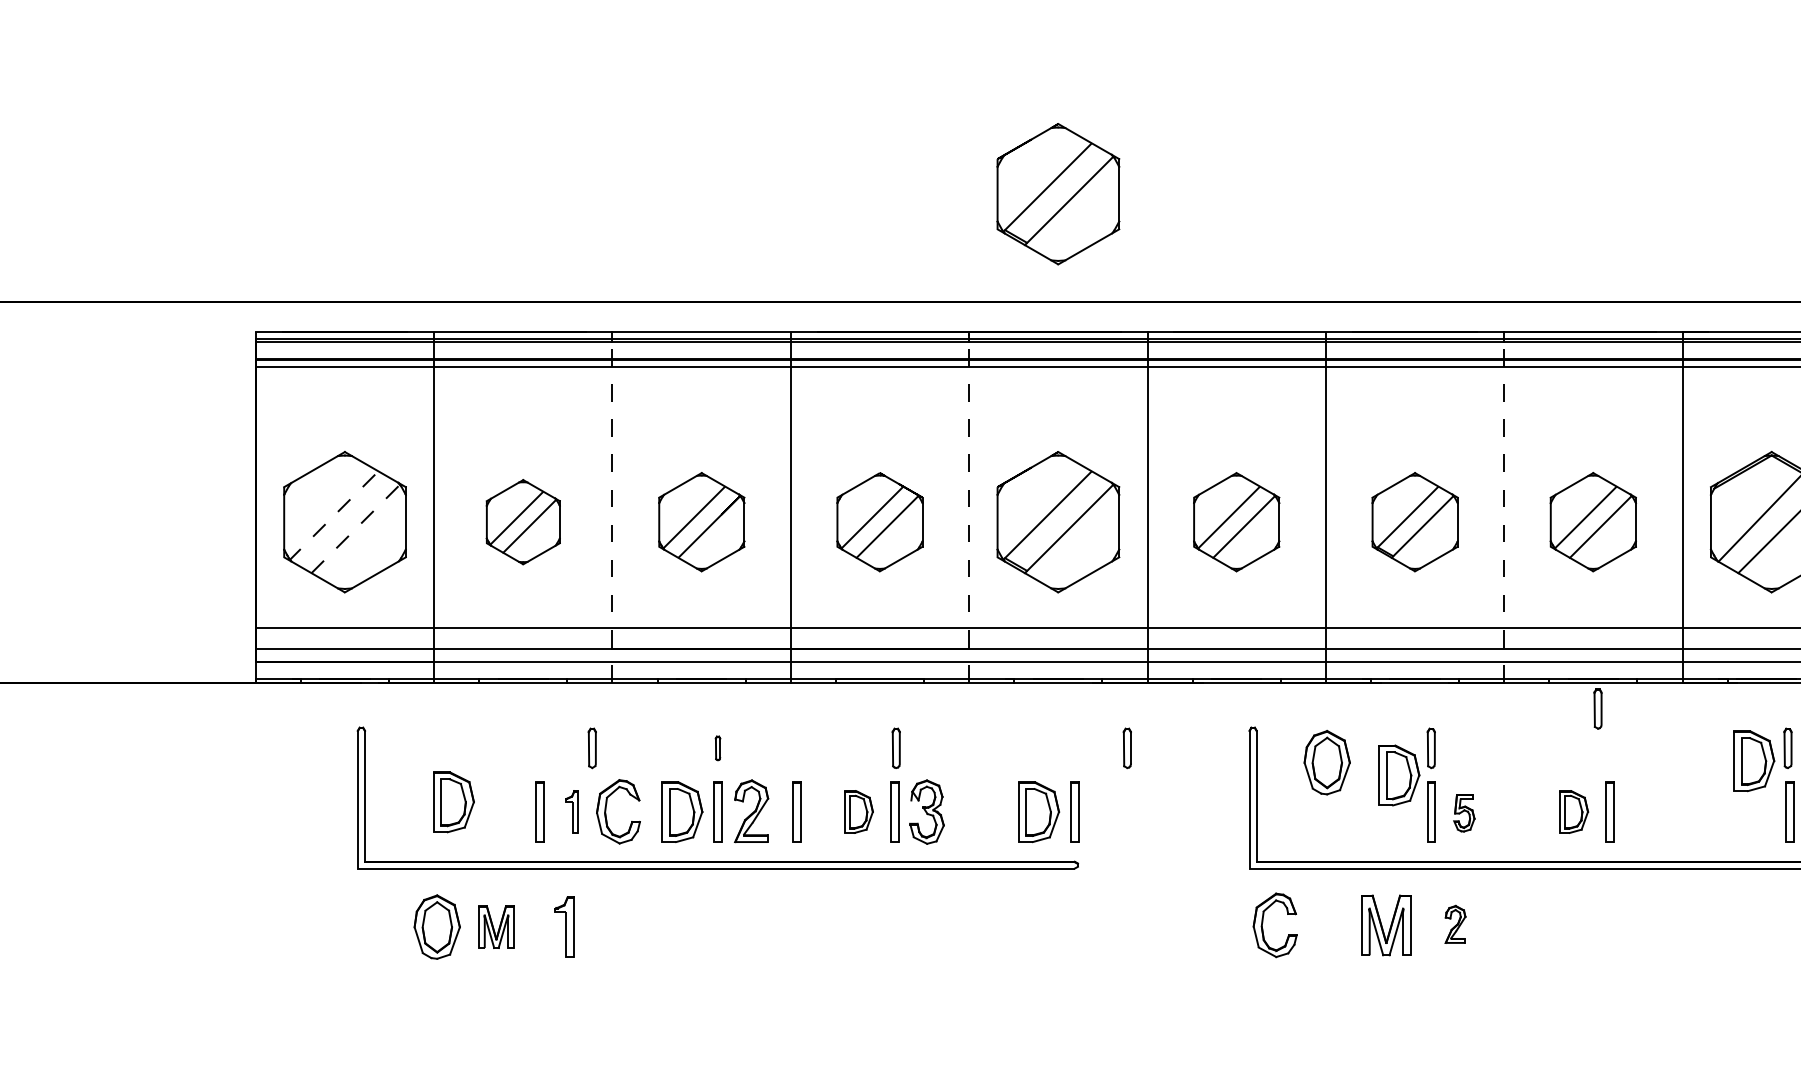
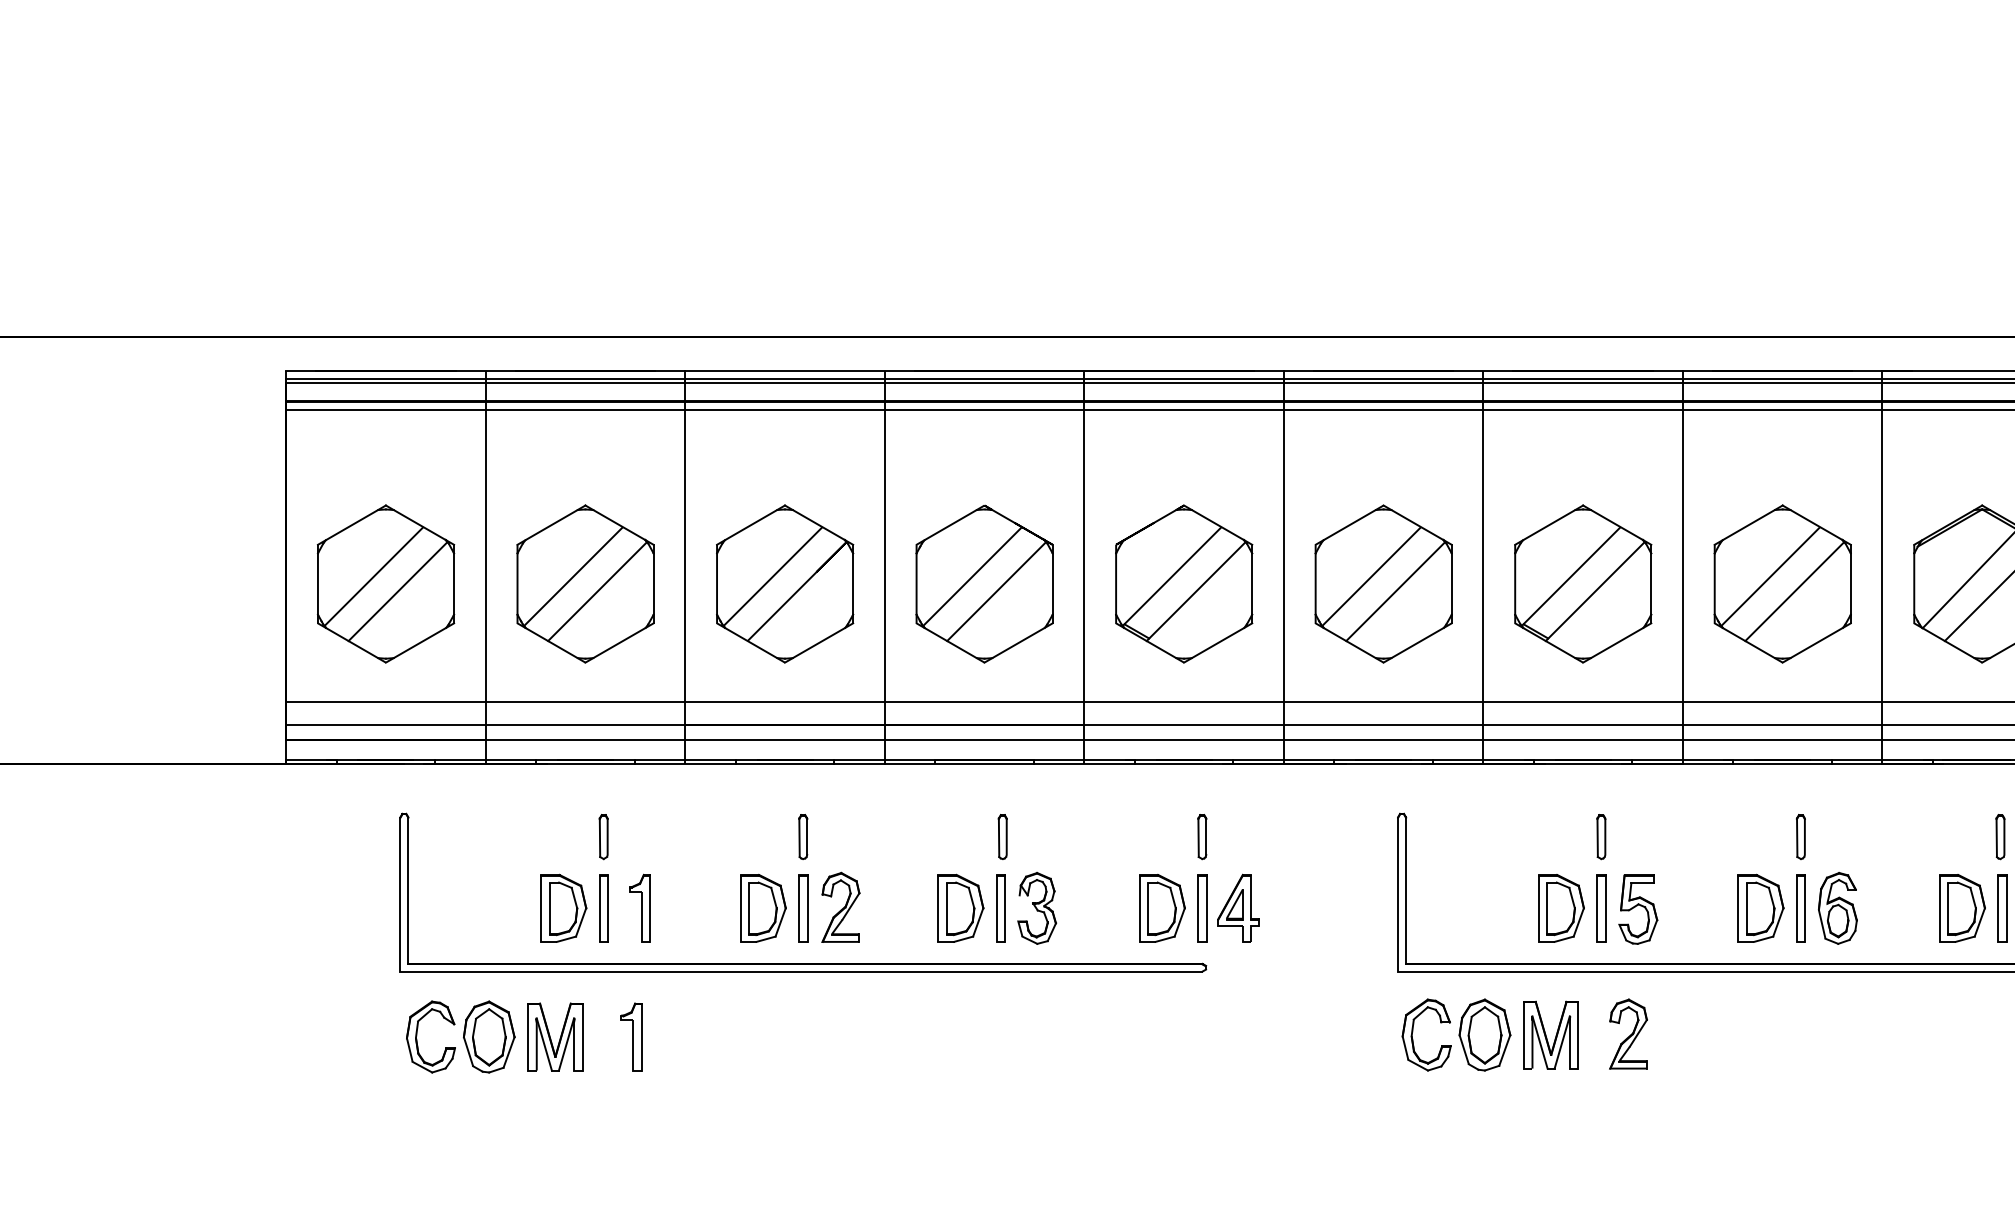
part: (1058, 193) -> (1184, 216), removed
line: (612, 510) -> (685, 570), dashed -> solid
line: (969, 510) -> (1084, 570), dashed -> solid
line: (1503, 510) -> (1682, 570), dashed -> solid
line: (332, 516) -> (372, 577), dashed -> solid
part: (523, 521) -> (585, 583), size x1.67
part: (702, 521) -> (785, 583), size x1.43
part: (879, 521) -> (984, 583), size x1.43
part: (1236, 521) -> (1383, 583), size x1.43
part: (1415, 521) -> (1583, 583), size x1.43
part: (1593, 521) -> (1782, 583), size x1.43
line: (356, 528) -> (398, 591), dashed -> solid
part: (1597, 708) -> (1800, 836), moved
part: (718, 747) -> (803, 836), size x1.67
part: (592, 748) -> (603, 837), moved
part: (1127, 748) -> (1202, 837), moved
part: (1754, 761) -> (1962, 908), moved
part: (1326, 762) -> (1484, 1034), moved
part: (1399, 775) -> (1561, 908), moved
part: (453, 801) -> (563, 907), moved
part: (606, 810) -> (417, 1035), moved
part: (571, 811) -> (639, 907), size x1.43
part: (858, 811) -> (960, 907), size x1.43
part: (1106, 811) -> (1238, 907), added
part: (1573, 811) -> (1760, 907), size x1.43
part: (1642, 811) -> (1837, 907), added
part: (796, 812) -> (891, 908), removed
part: (1464, 813) -> (1638, 909), size x1.67
part: (1455, 923) -> (1628, 1033), size x1.67
part: (496, 926) -> (555, 1036), size x1.43

